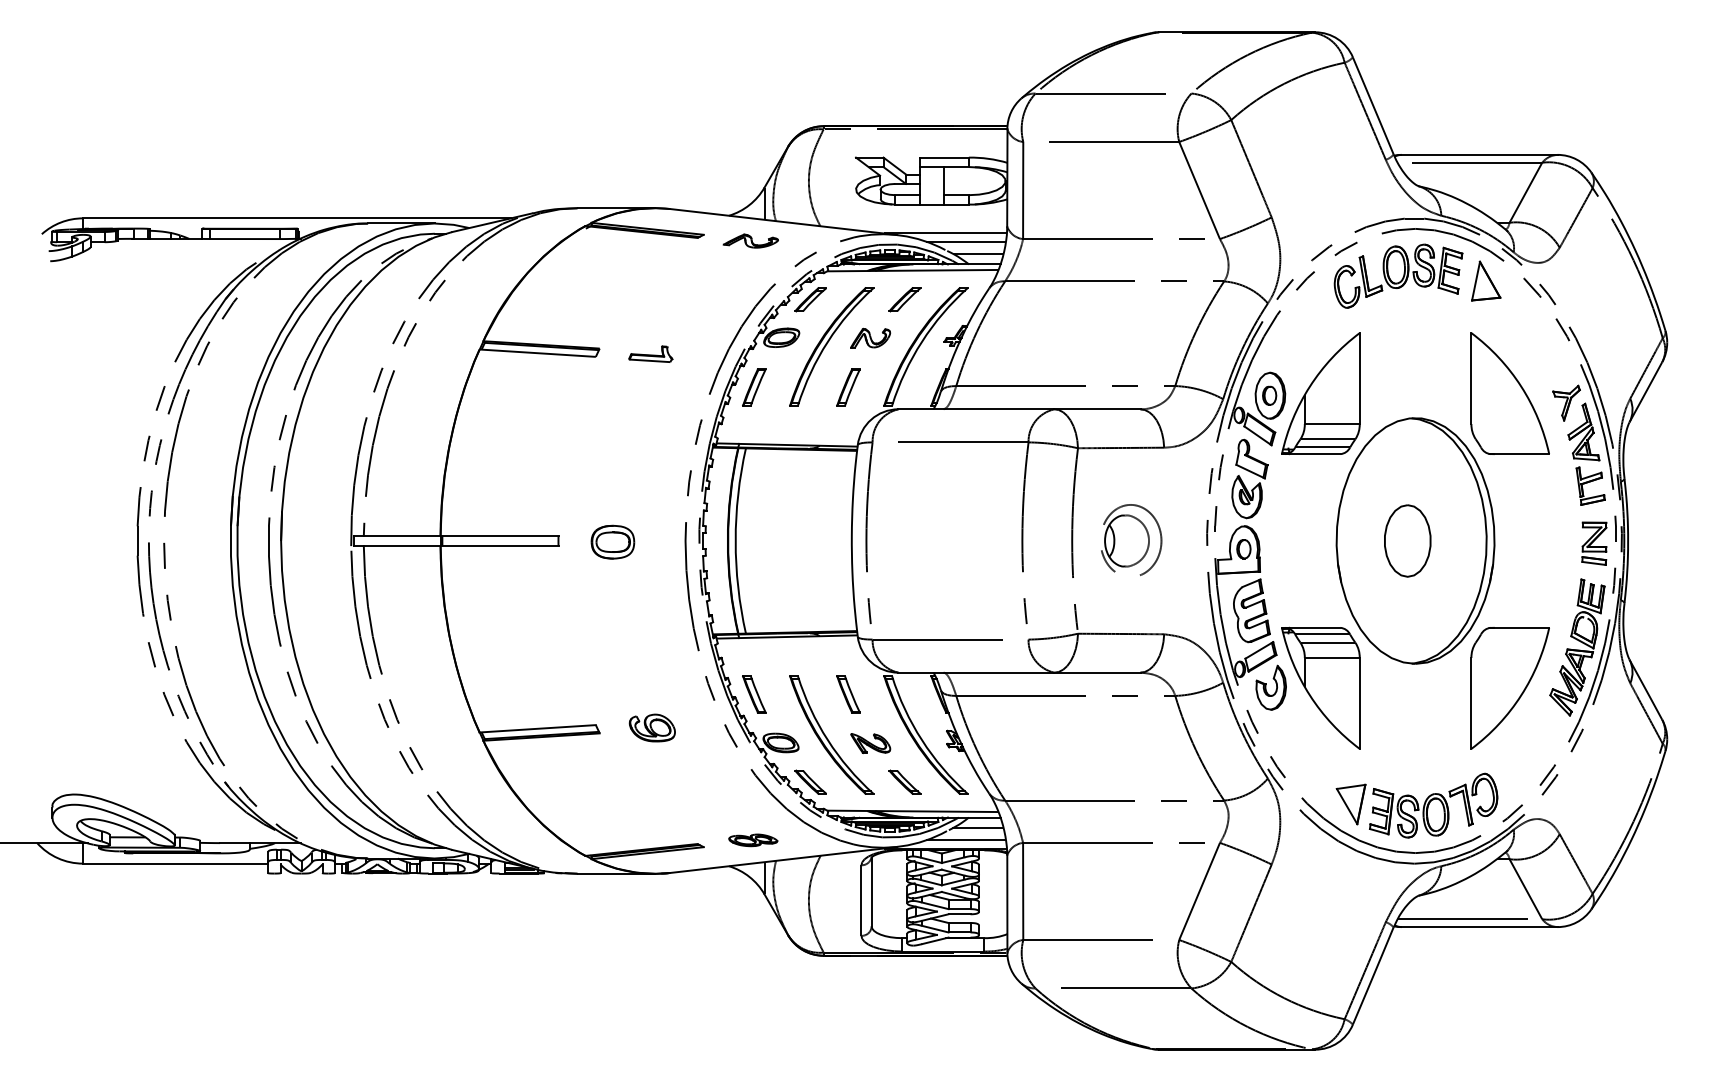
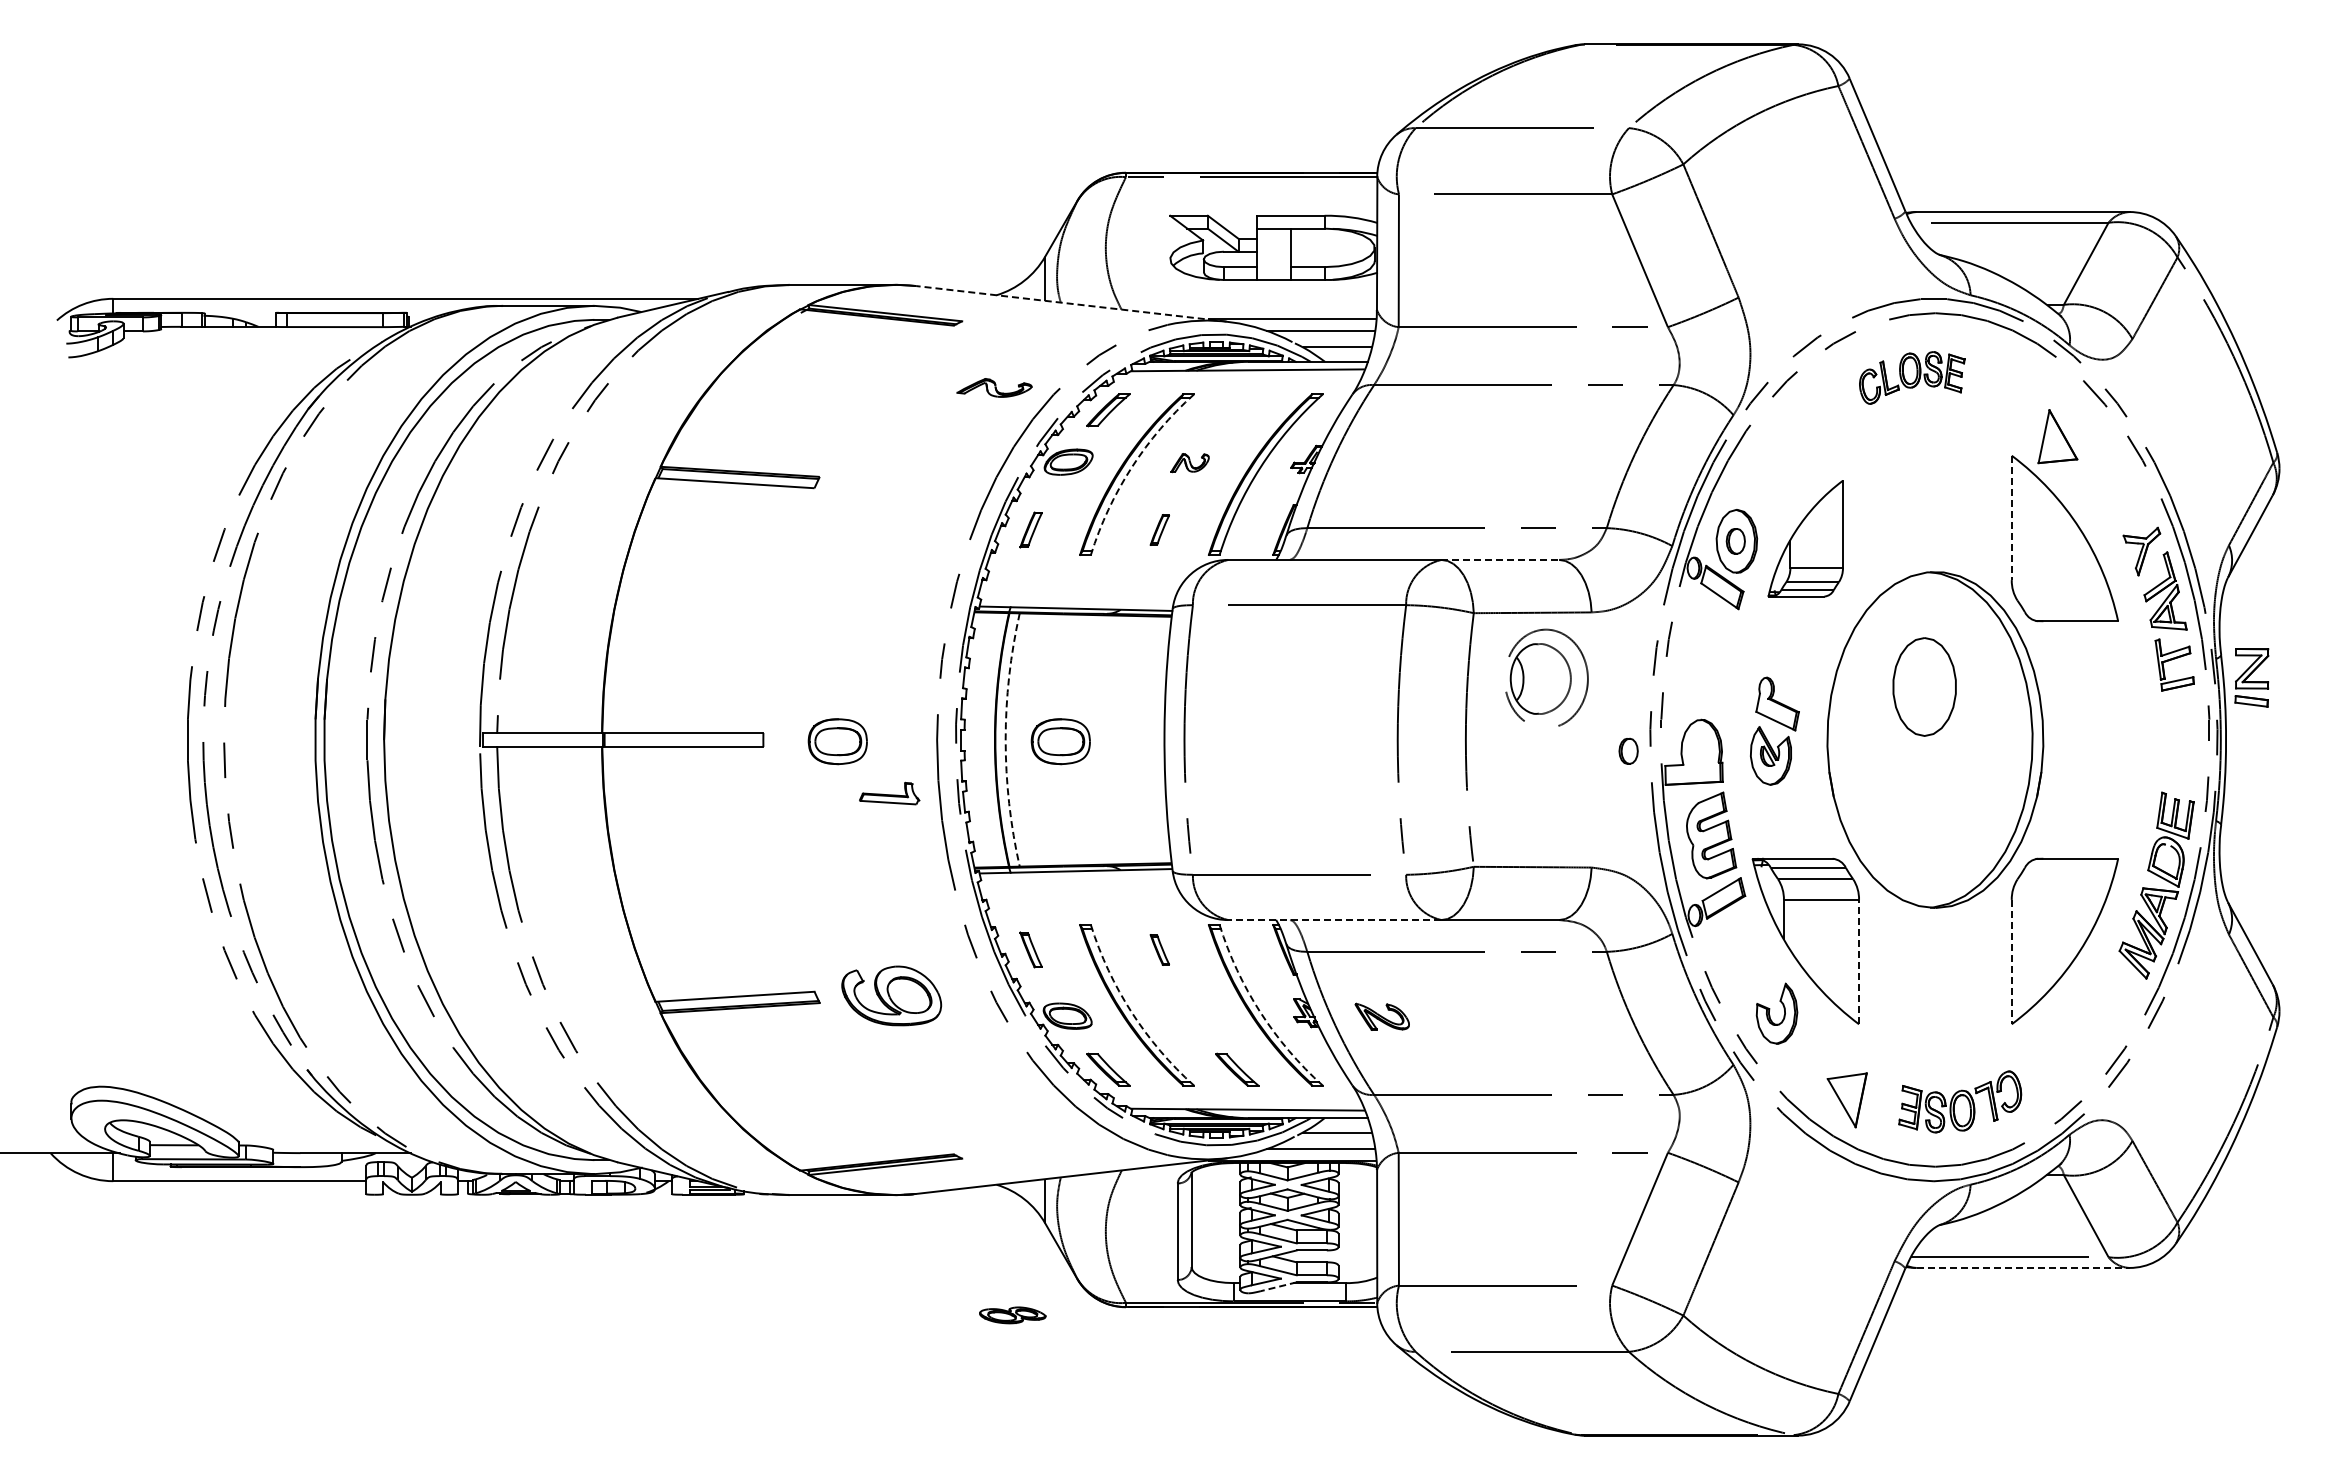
line: (783, 221) -> (1070, 303), solid -> dashed
part: (750, 240) -> (994, 387), moved
part: (1398, 275) -> (1912, 377), size x0.6
part: (1485, 281) -> (2057, 436), moved
part: (905, 300) -> (1237, 410), removed
part: (870, 338) -> (1189, 463), size x0.7
arc: (827, 341) -> (1131, 467), solid -> dashed
part: (650, 354) -> (889, 793), moved
line: (1471, 379) -> (2011, 518), solid -> dashed
part: (753, 387) -> (1030, 529), size x0.7
part: (848, 387) -> (1159, 529), size x0.6
part: (1320, 393) -> (1805, 538), size x0.7
line: (1097, 409) -> (1500, 559), solid -> dashed
part: (1252, 473) -> (1778, 723), moved
part: (1131, 539) -> (1546, 677), moved
part: (1407, 540) -> (1924, 686), moved
arc: (735, 541) -> (1005, 740), solid -> dashed
part: (775, 542) -> (1060, 741), added
part: (1594, 543) -> (2251, 677), moved
part: (1243, 548) -> (1628, 750), moved
line: (976, 672) -> (1334, 920), solid -> dashed
part: (1266, 689) -> (1770, 1015), moved
part: (753, 694) -> (1030, 949), size x0.7
part: (848, 694) -> (1159, 949), size x0.6
line: (1360, 702) -> (1859, 961), solid -> dashed
line: (1471, 703) -> (2011, 962), solid -> dashed
part: (652, 727) -> (891, 995), size x1.6
arc: (827, 740) -> (1131, 1012), solid -> dashed
arc: (922, 740) -> (1260, 1012), solid -> dashed
part: (870, 743) -> (1381, 1016), moved
part: (1433, 805) -> (1960, 1101), size x0.7
part: (753, 840) -> (1012, 1315), moved
line: (1480, 926) -> (2023, 1267), solid -> dashed
line: (935, 940) -> (1278, 1286), solid -> dashed

